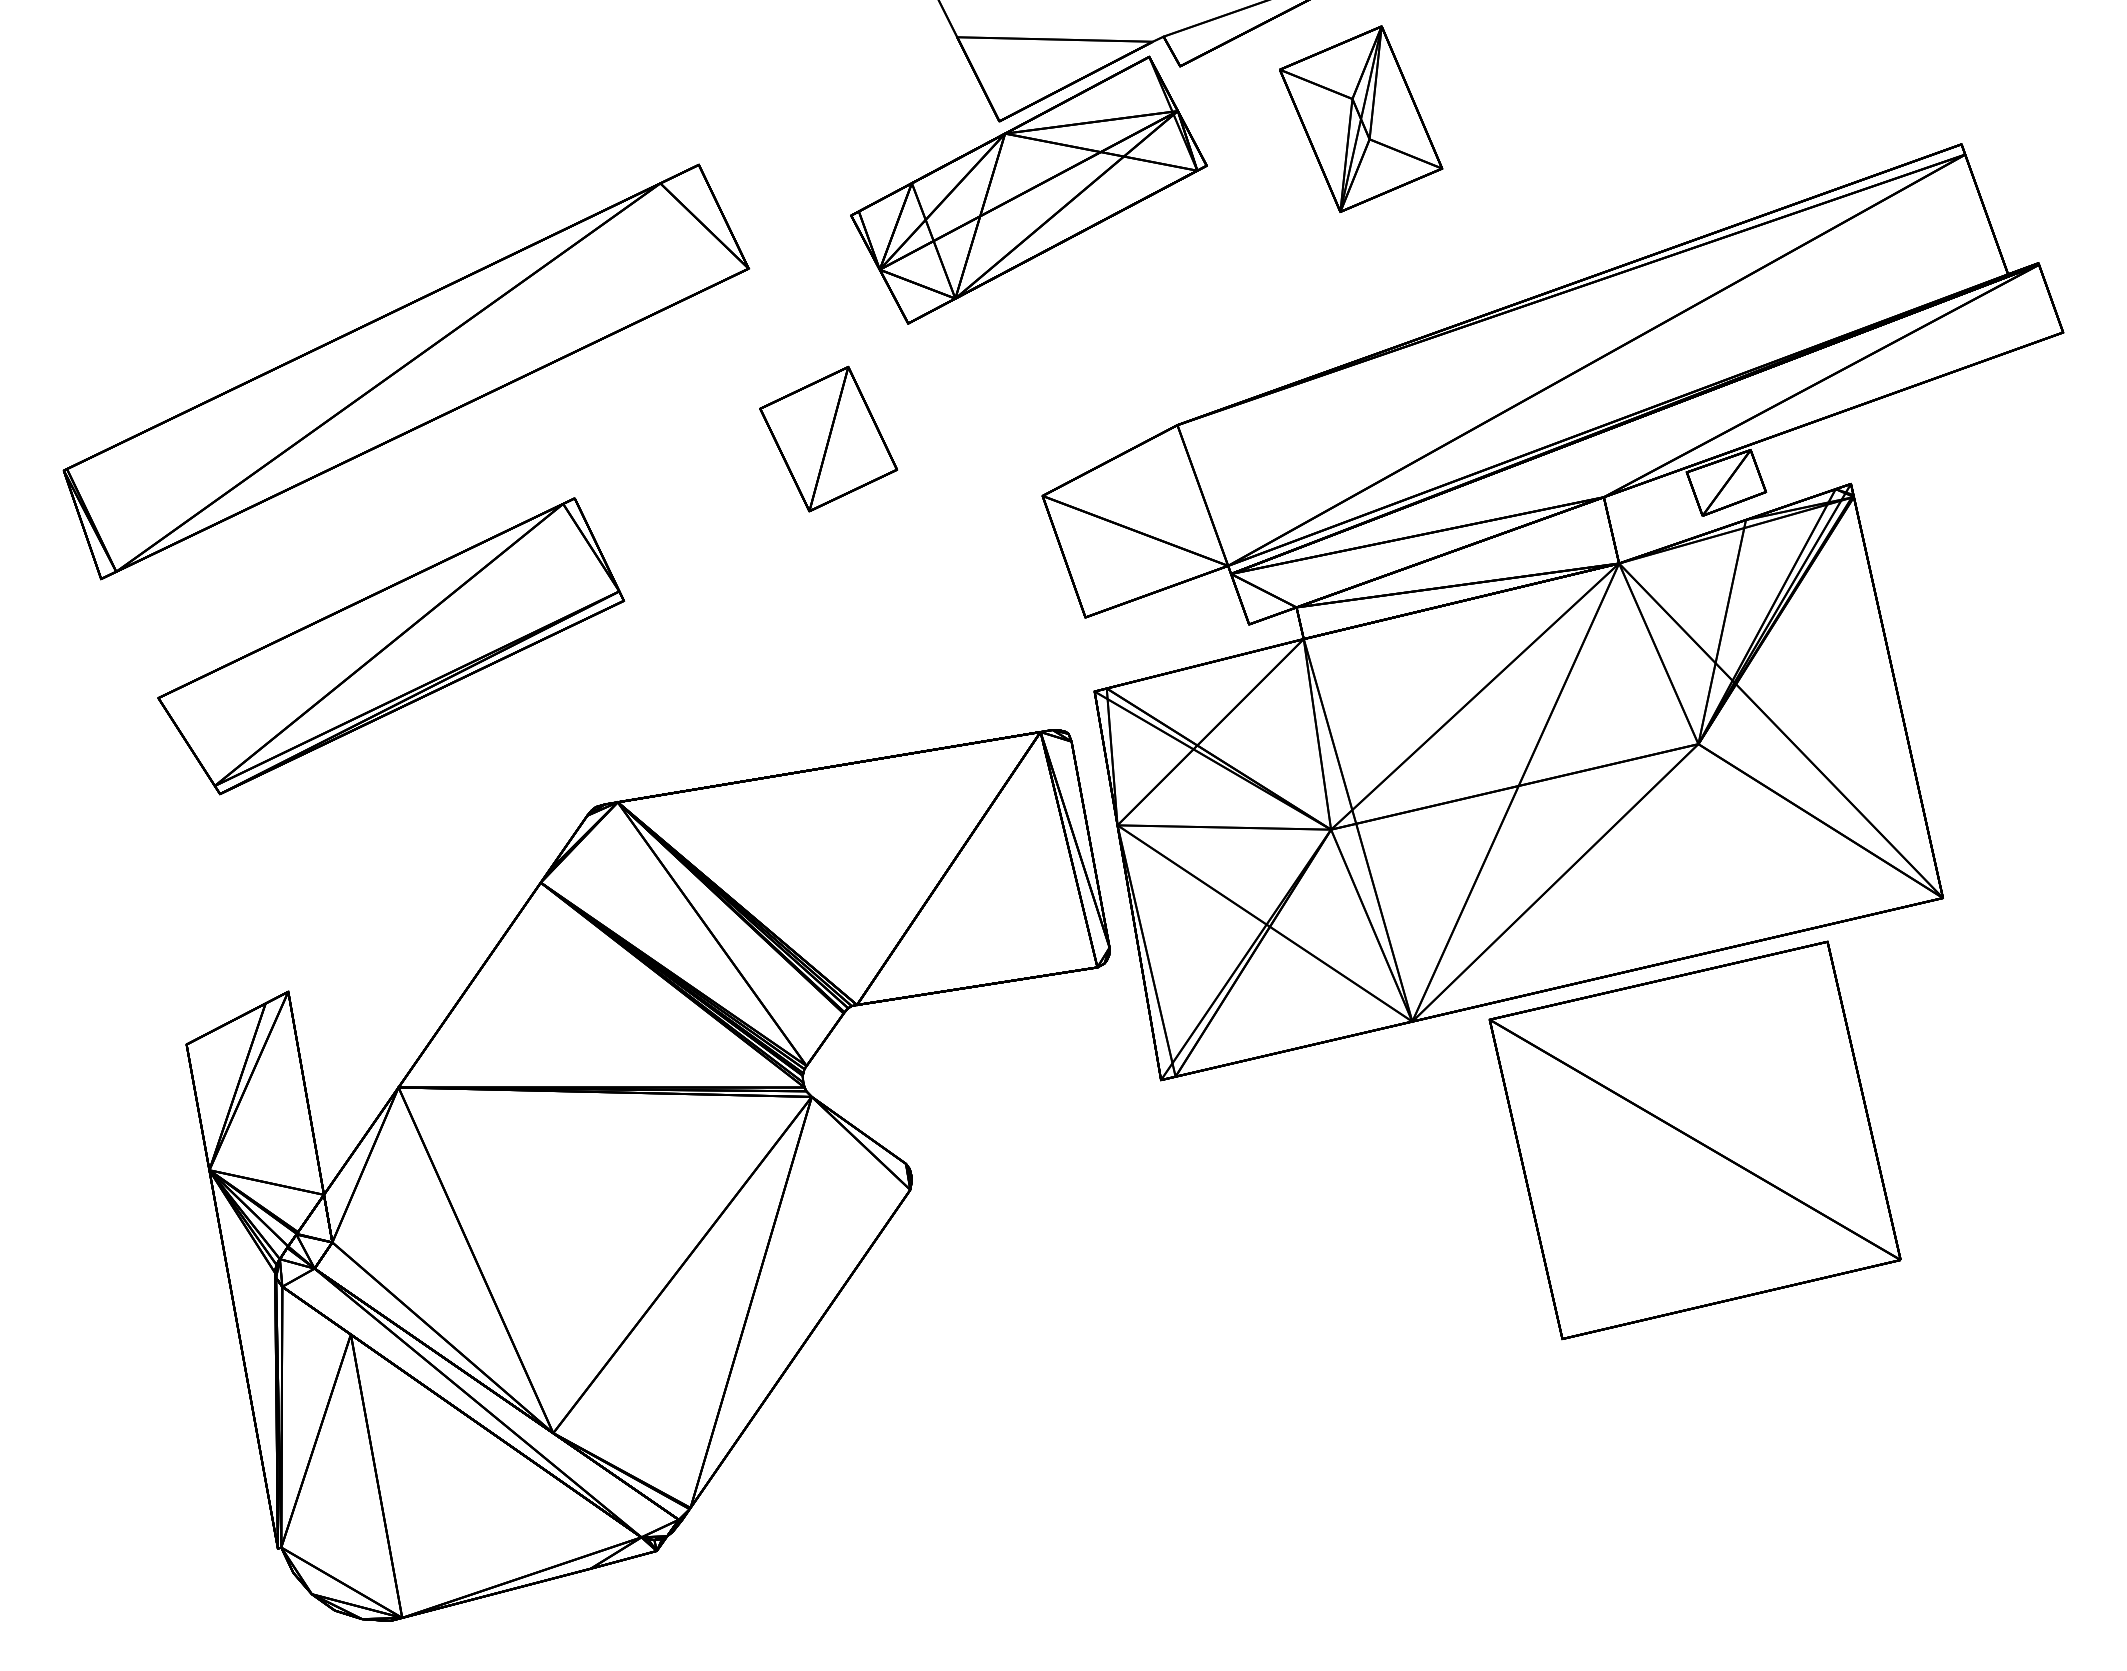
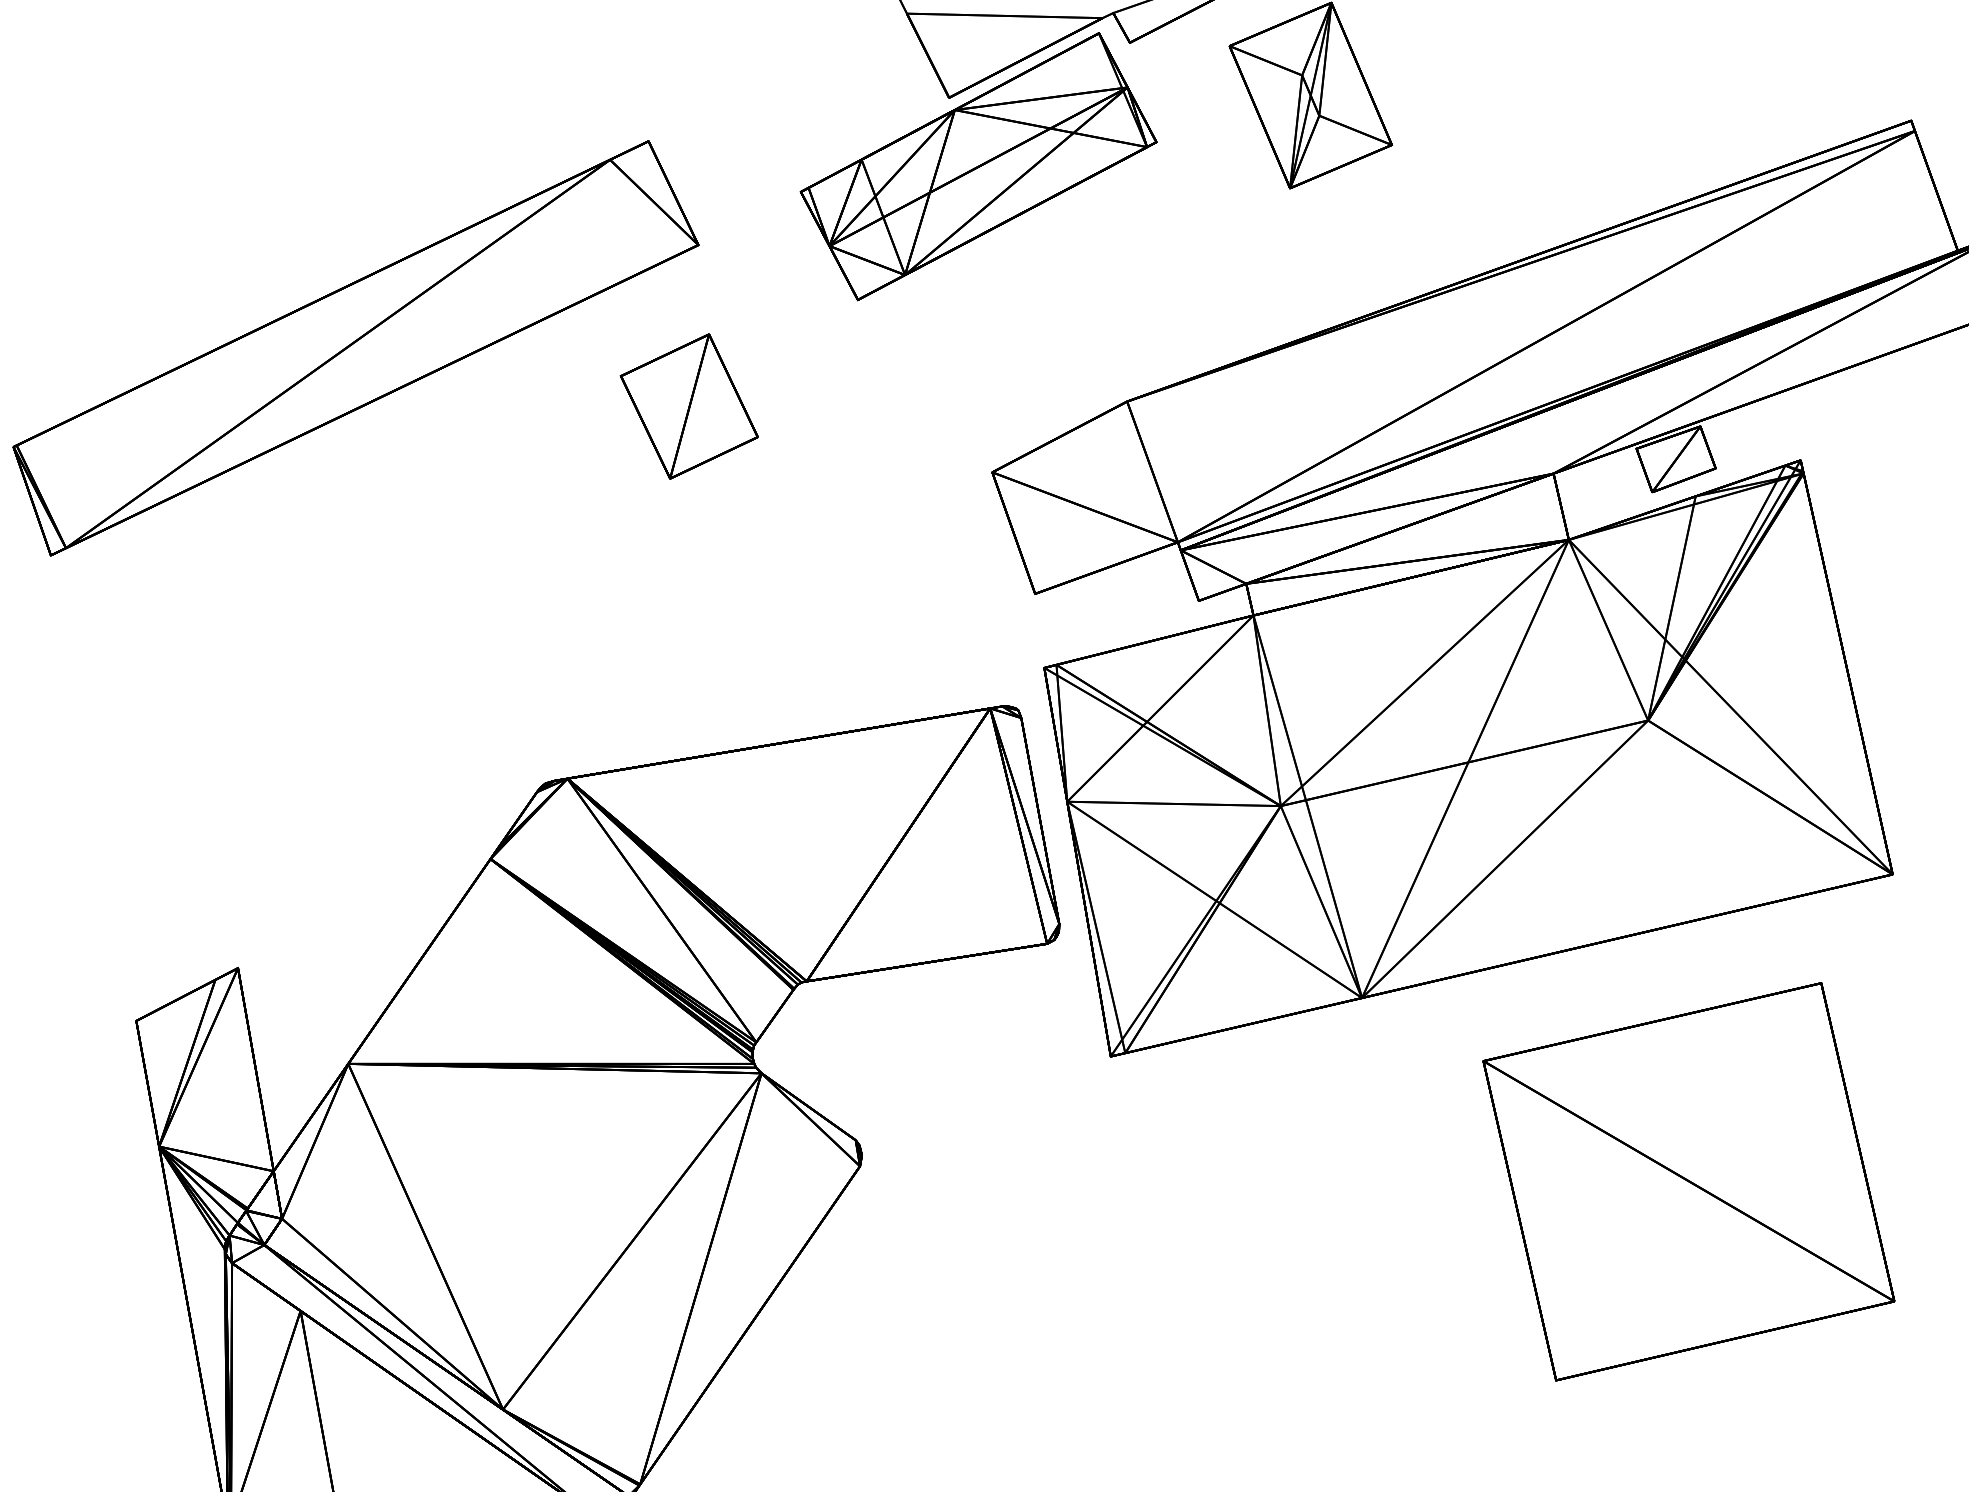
part: (828, 438) -> (689, 405), moved
part: (391, 646) -> (341, 622), removed
part: (1694, 1140) -> (1688, 1181), moved

